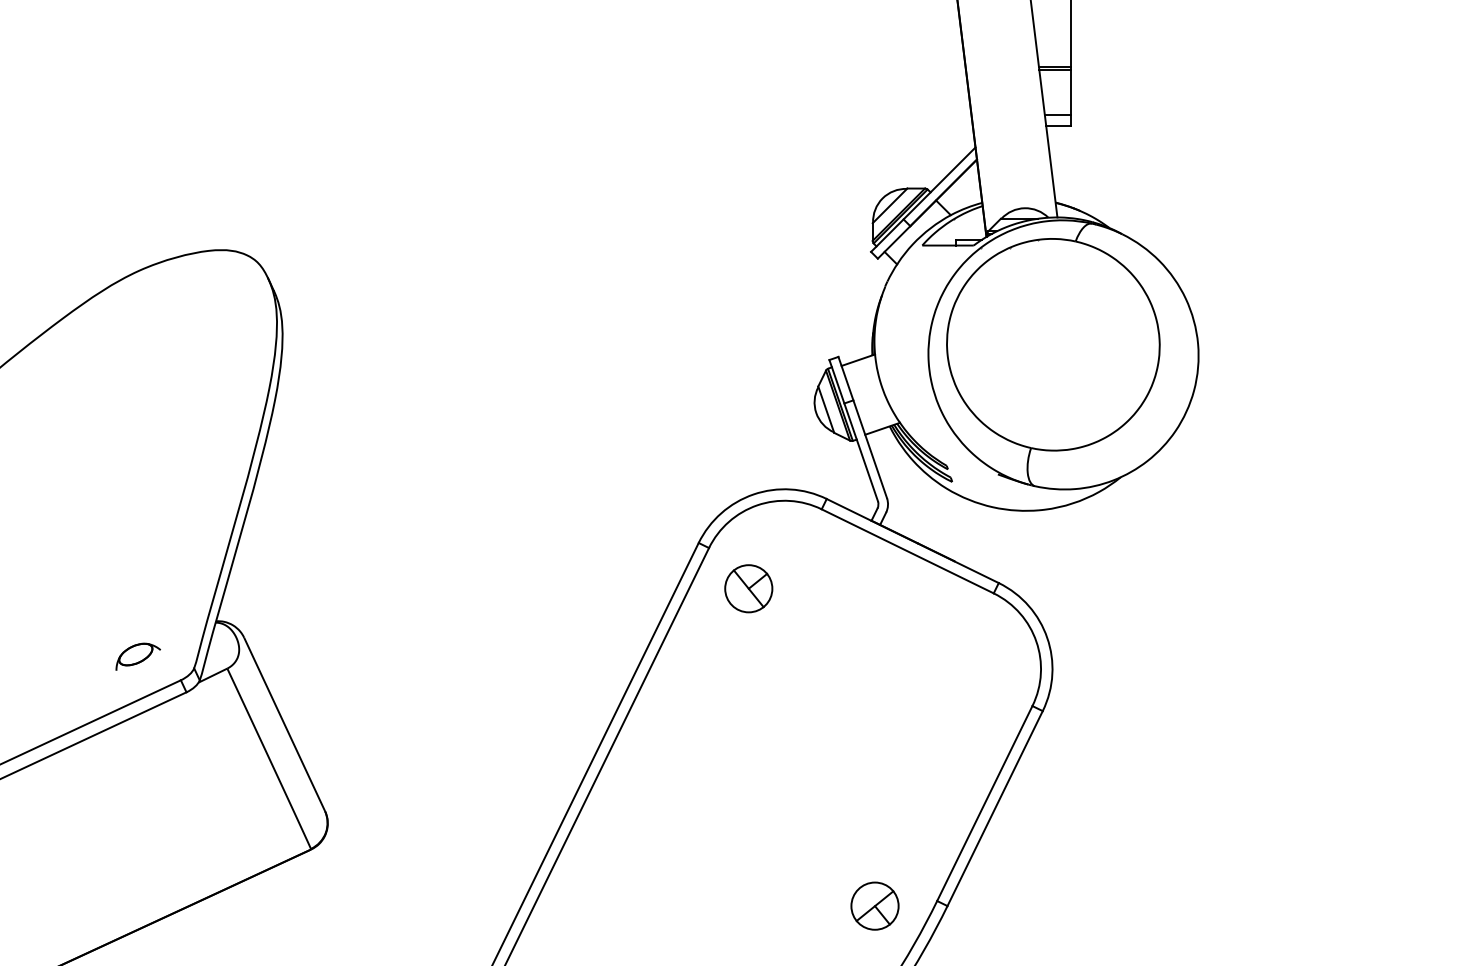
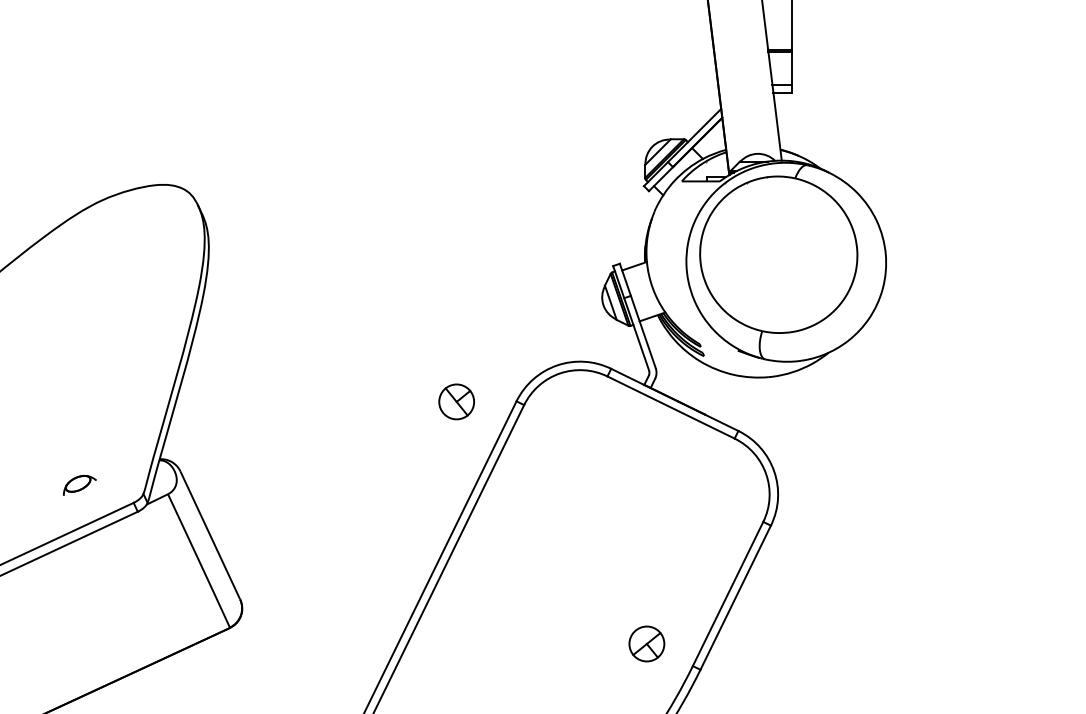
part: (748, 588) -> (456, 401), moved
part: (137, 656) -> (79, 485), moved
part: (874, 905) -> (646, 643), moved

